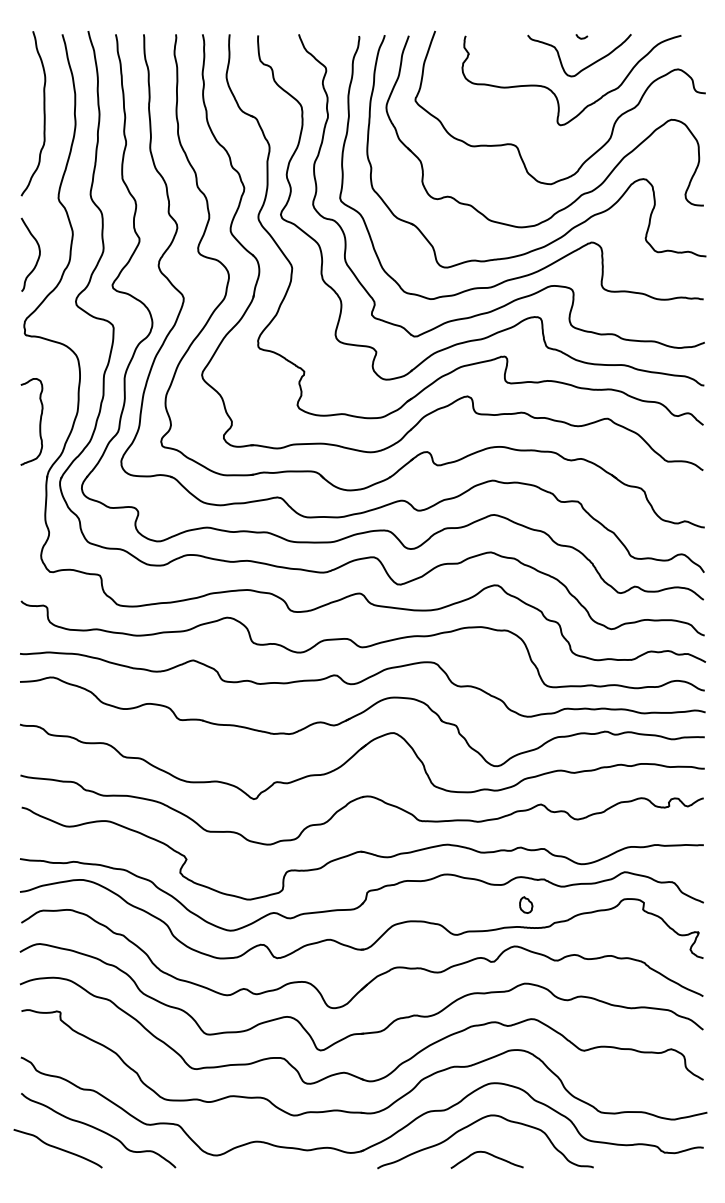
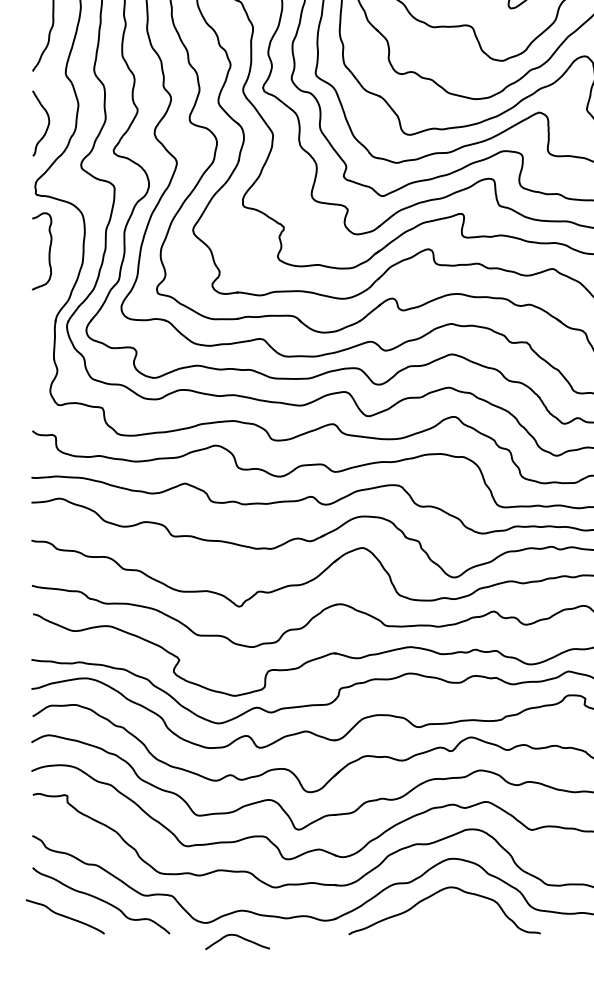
curve: (39, 421) -> (48, 251), moved
part: (526, 904) -> (481, 700), removed
curve: (487, 1154) -> (237, 937), moved

